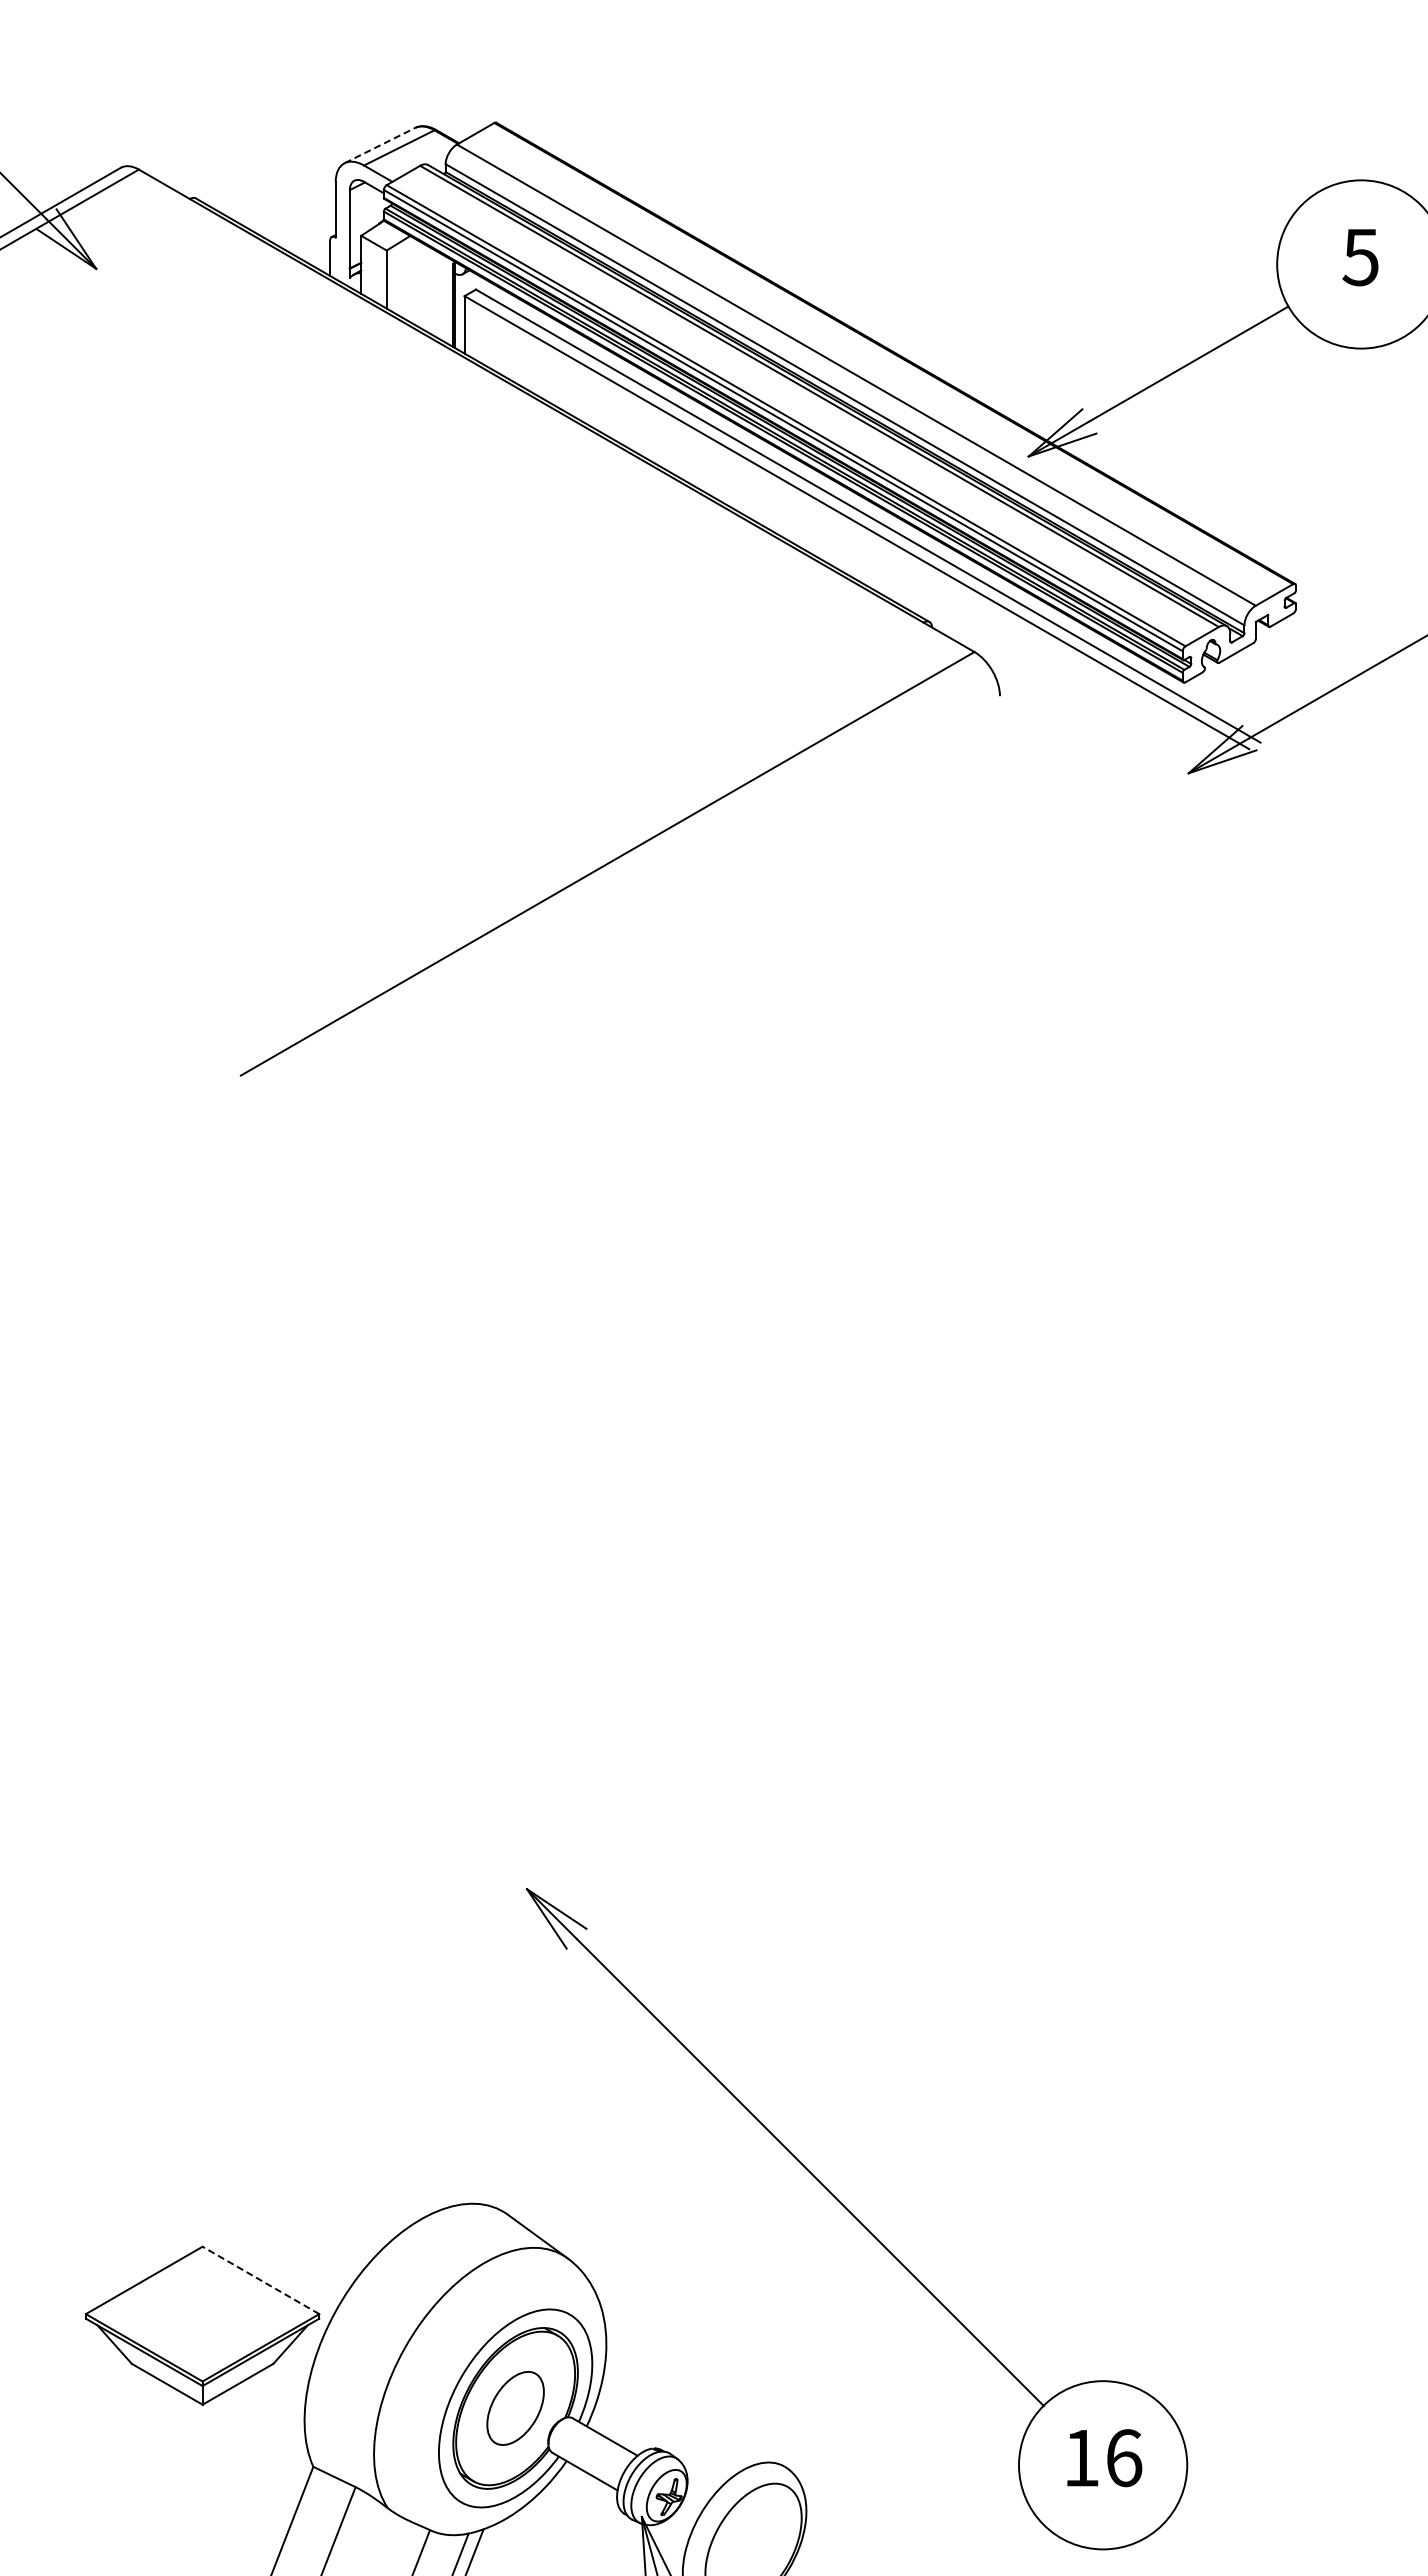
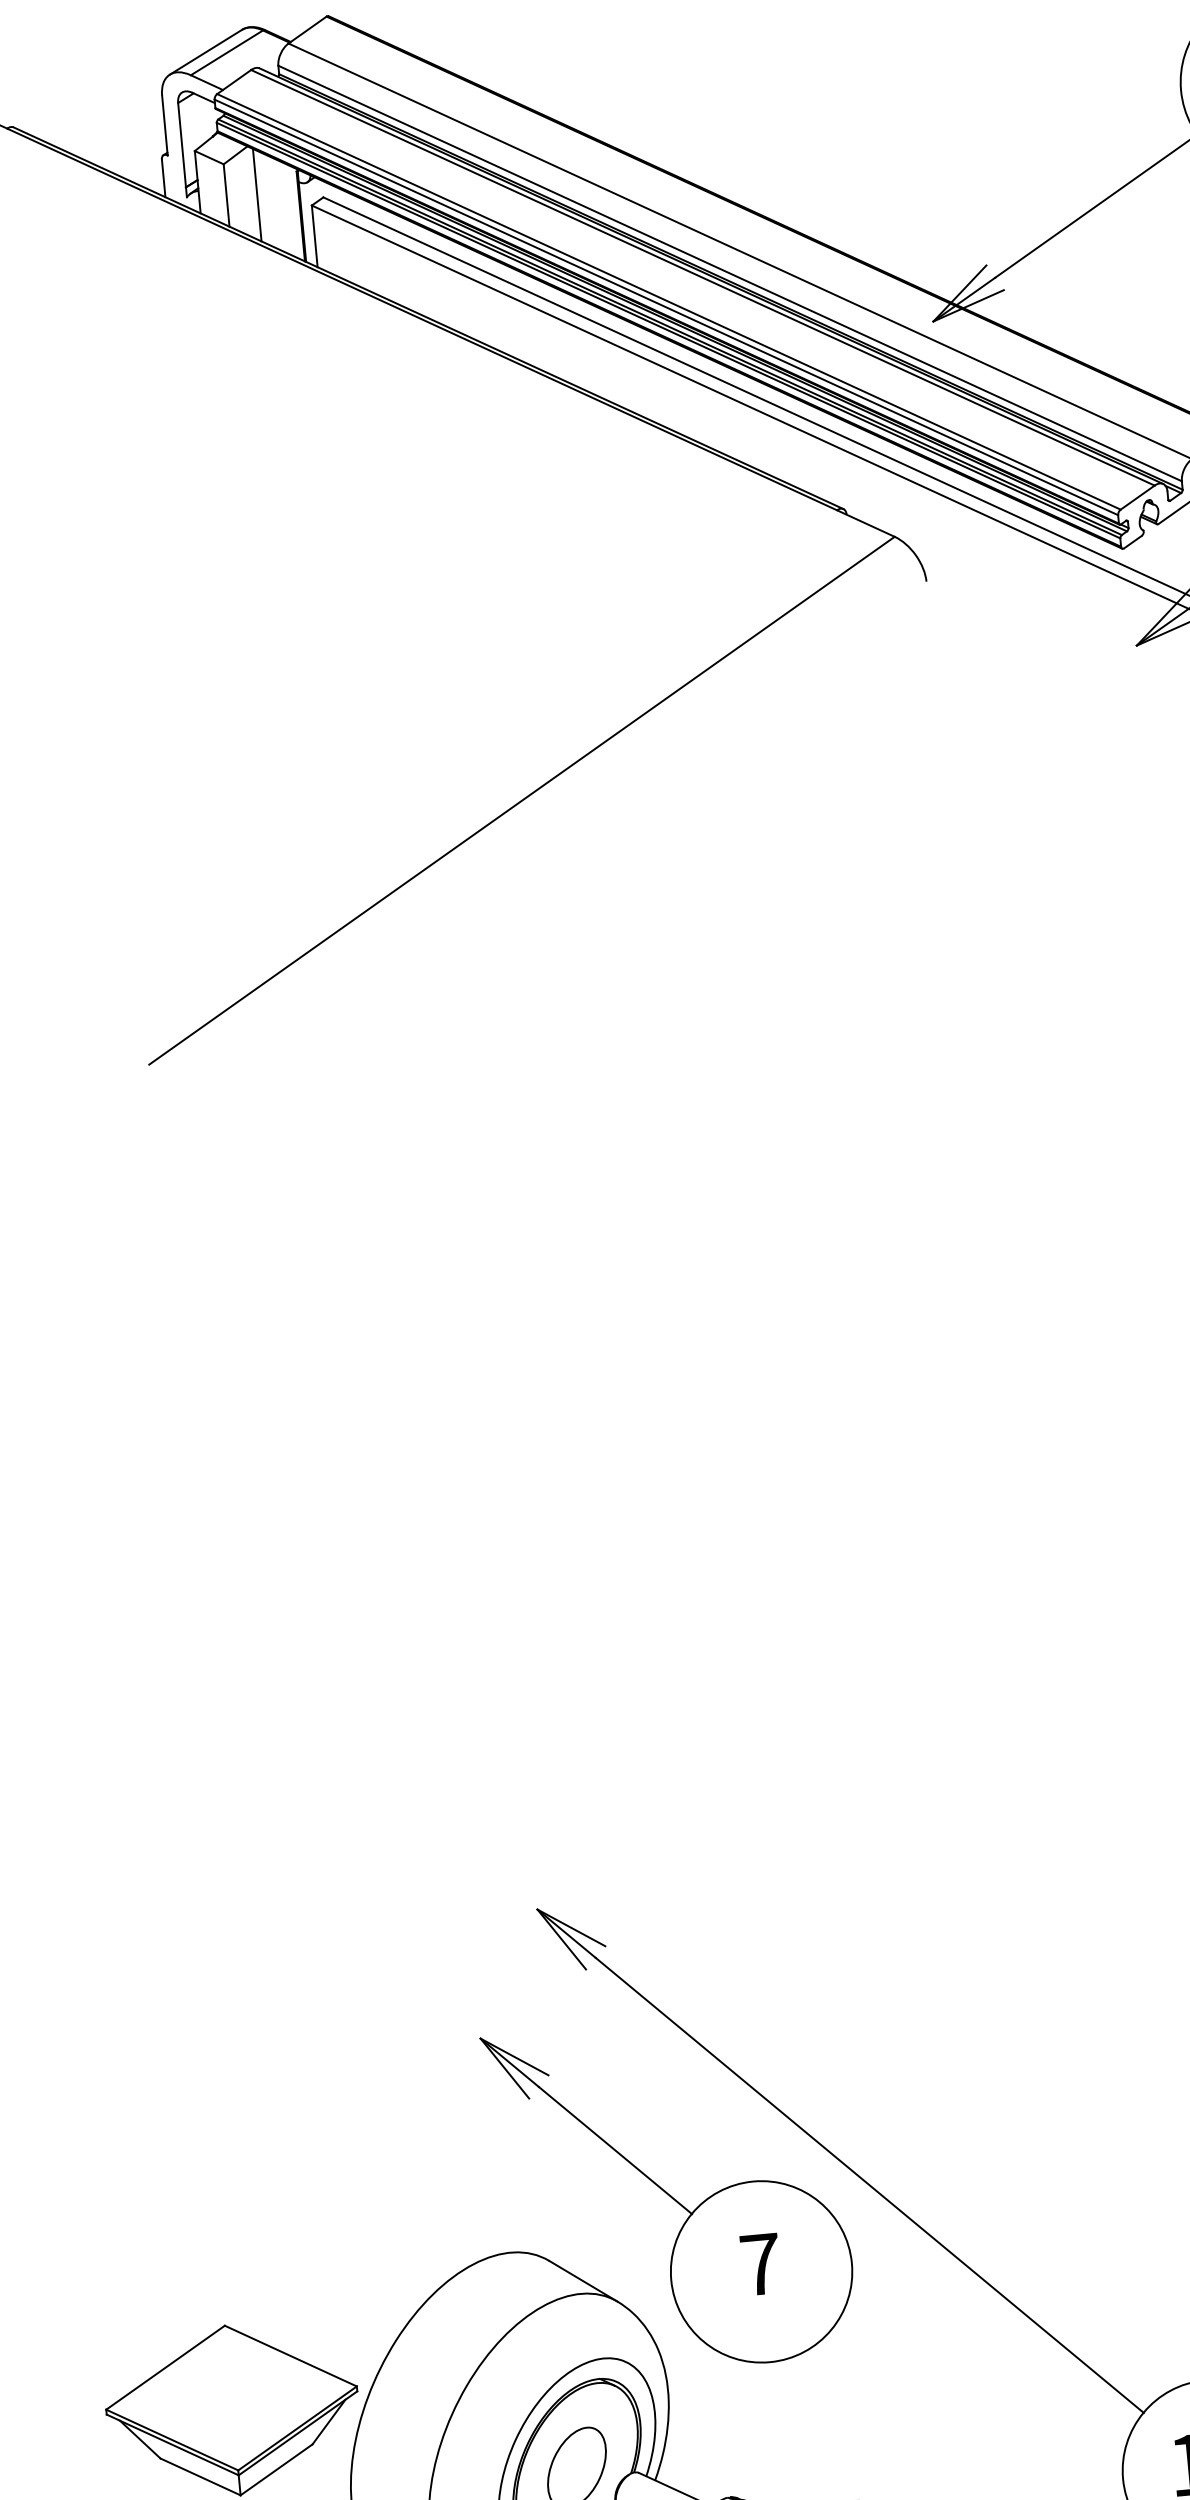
line: (380, 145) -> (206, 52), dashed -> solid
line: (415, 281) -> (257, 194), added
part: (624, 2164) -> (669, 2195), added
line: (260, 2280) -> (290, 2356), dashed -> solid

